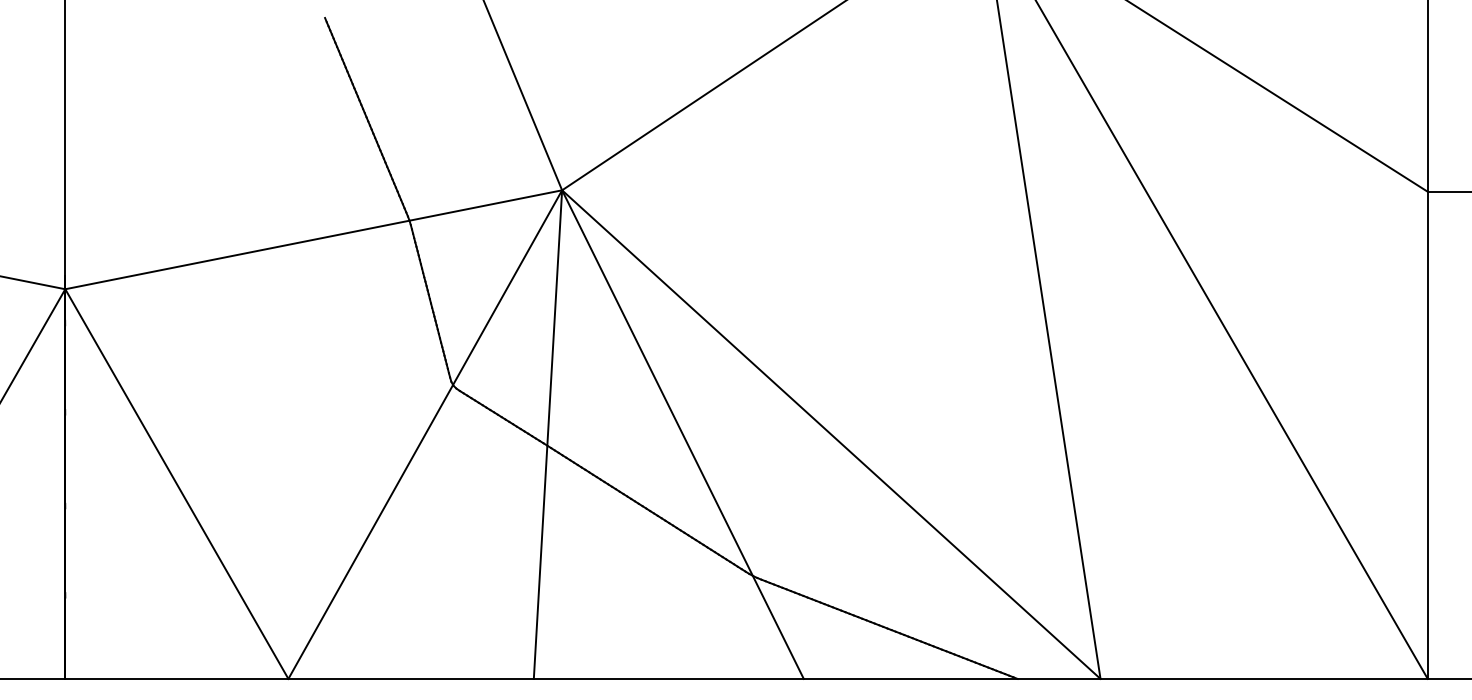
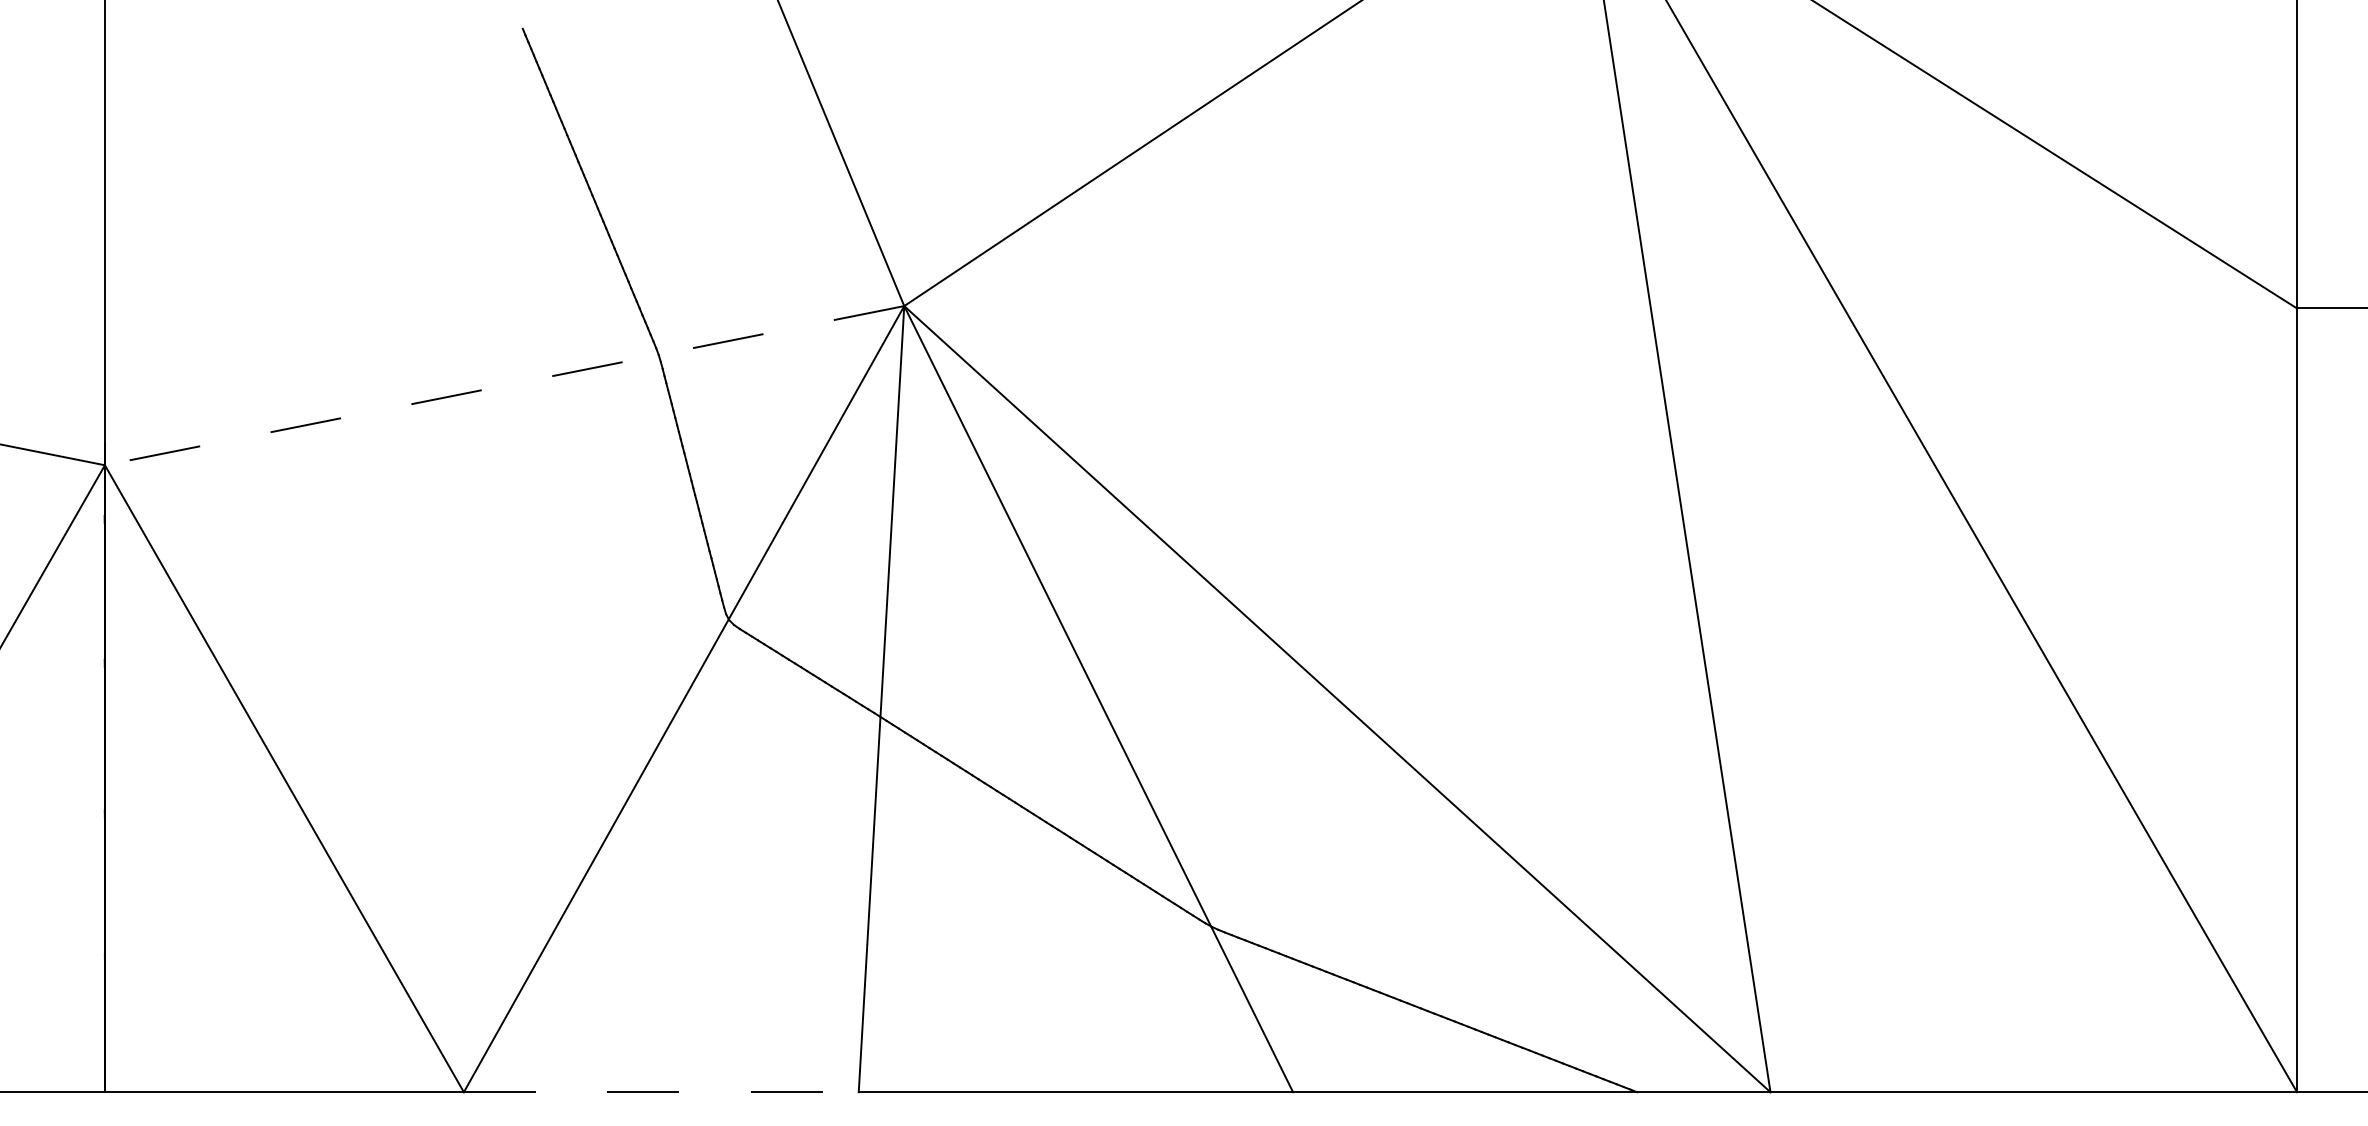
line: (313, 239) -> (504, 385), solid -> dashed
line: (411, 678) -> (661, 1091), solid -> dashed

